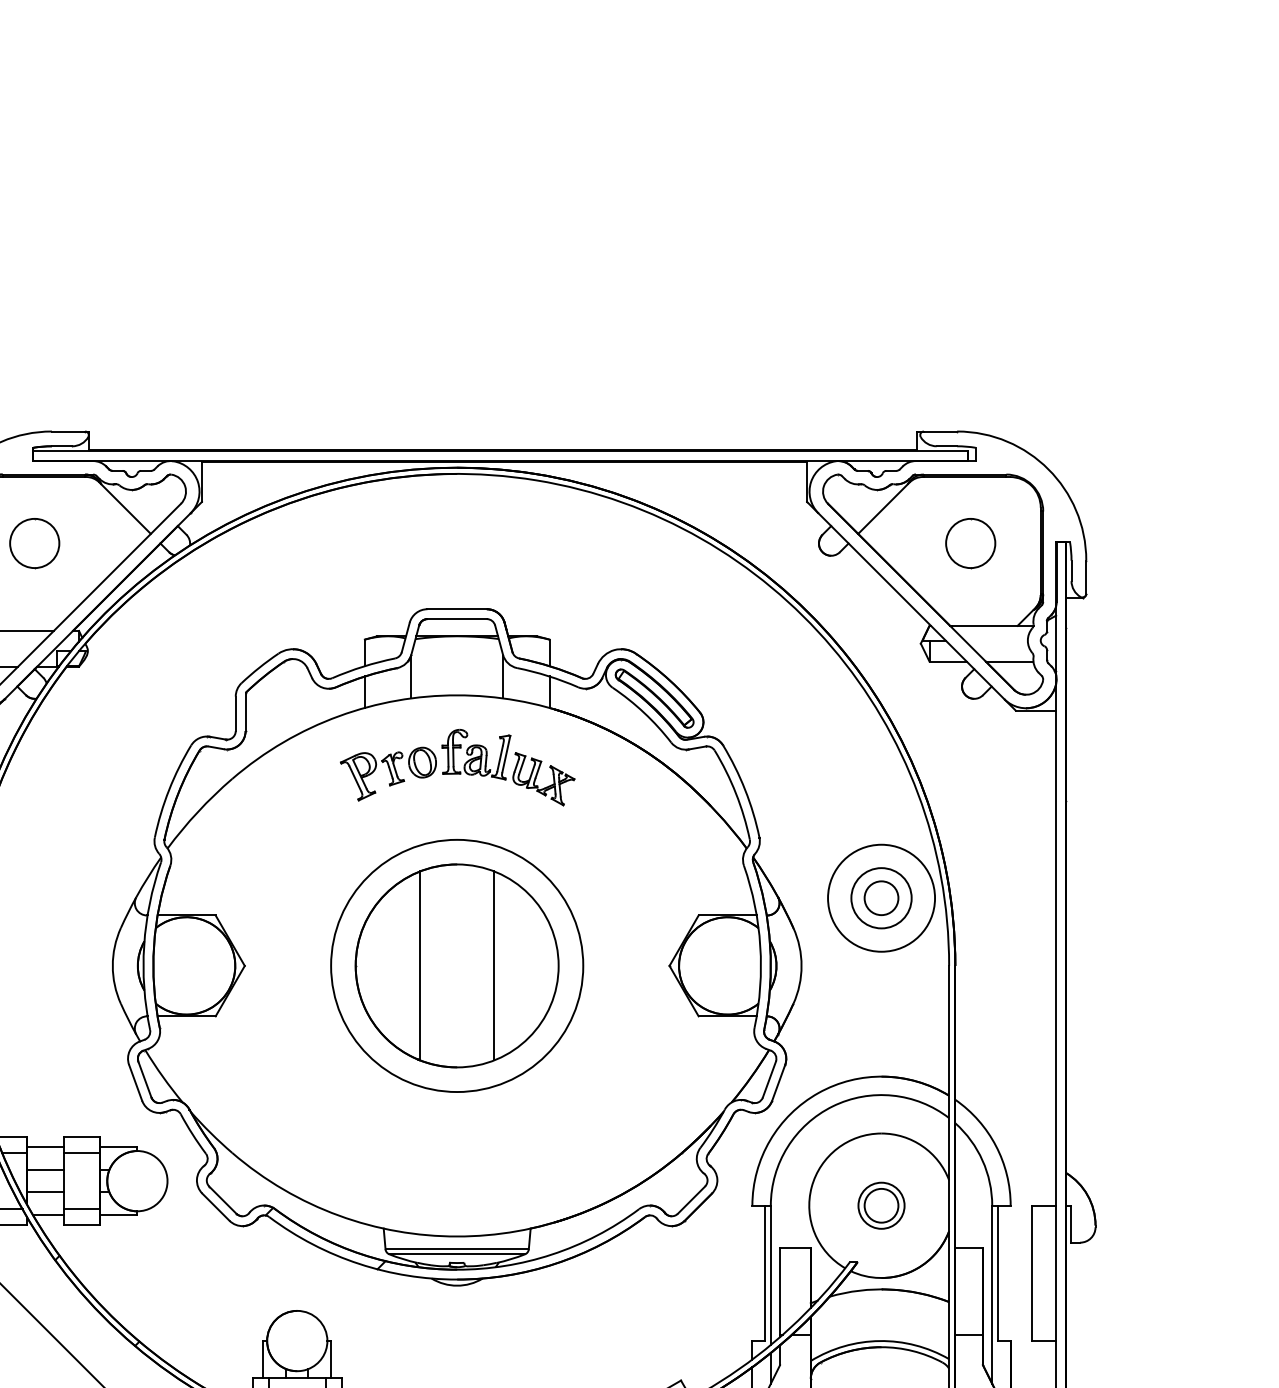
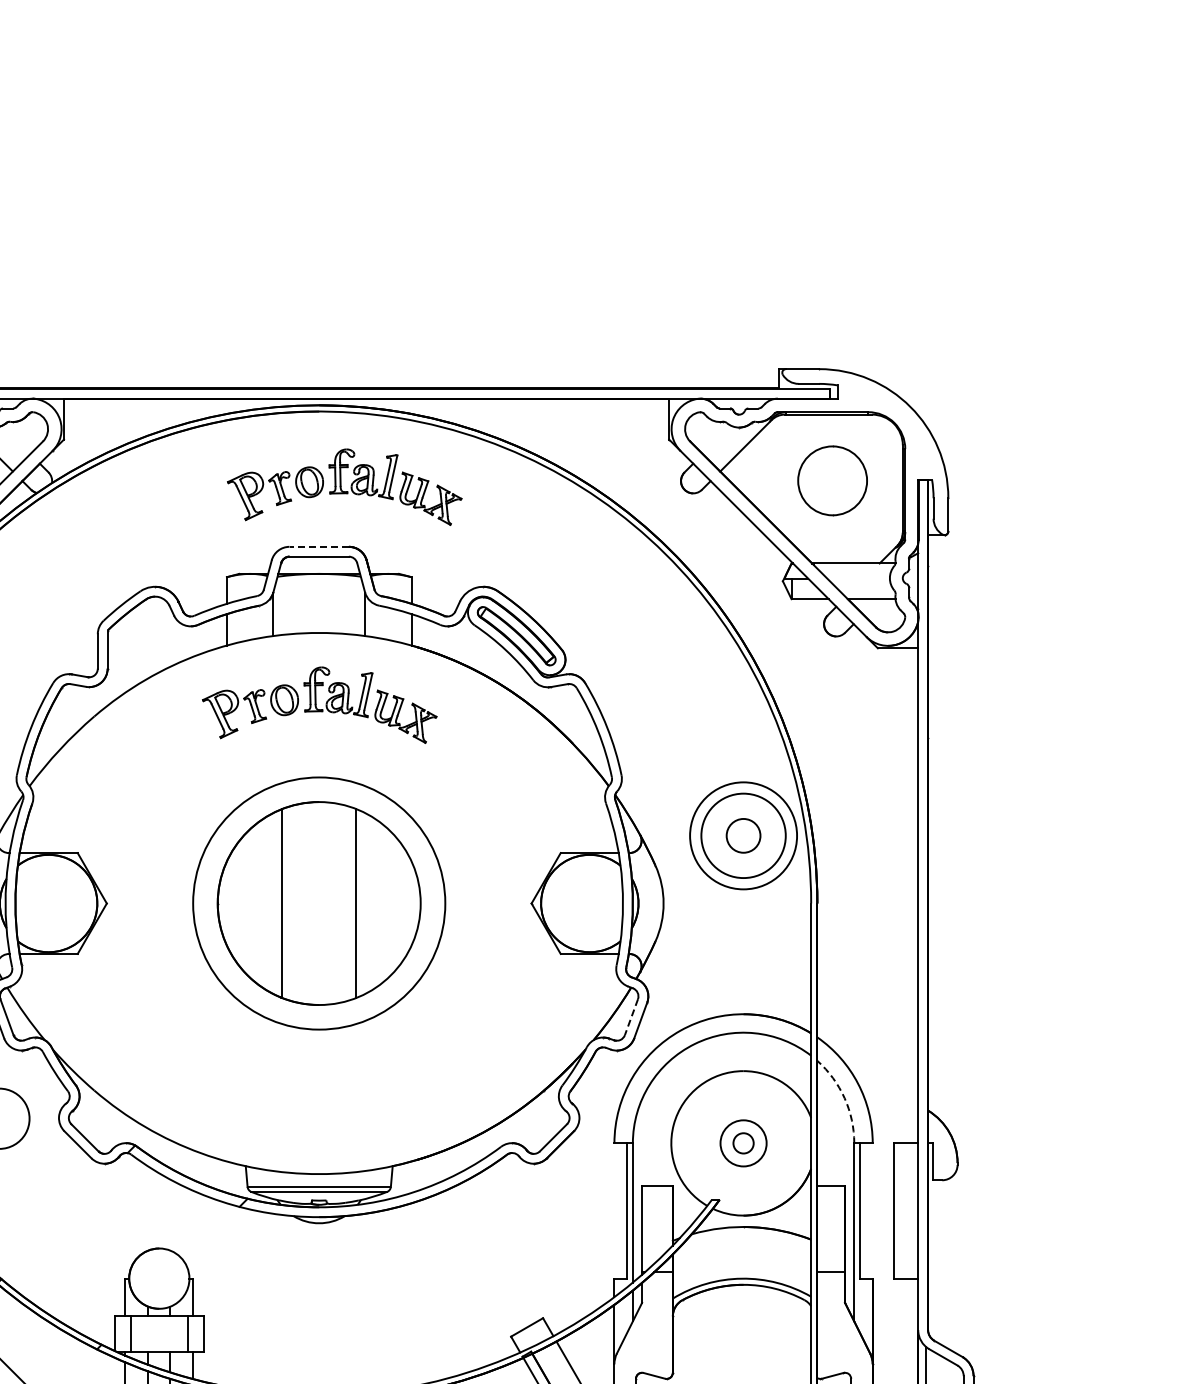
circle: (970, 543) -> (832, 481), size x1.4
part: (482, 549) -> (344, 487), added
line: (457, 609) -> (319, 547), solid -> dashed
circle: (881, 898) -> (743, 836), size x1.4
line: (769, 1080) -> (631, 1018), solid -> dashed
arc: (982, 1160) -> (844, 1098), solid -> dashed
circle: (881, 1205) -> (743, 1143), size x0.6

